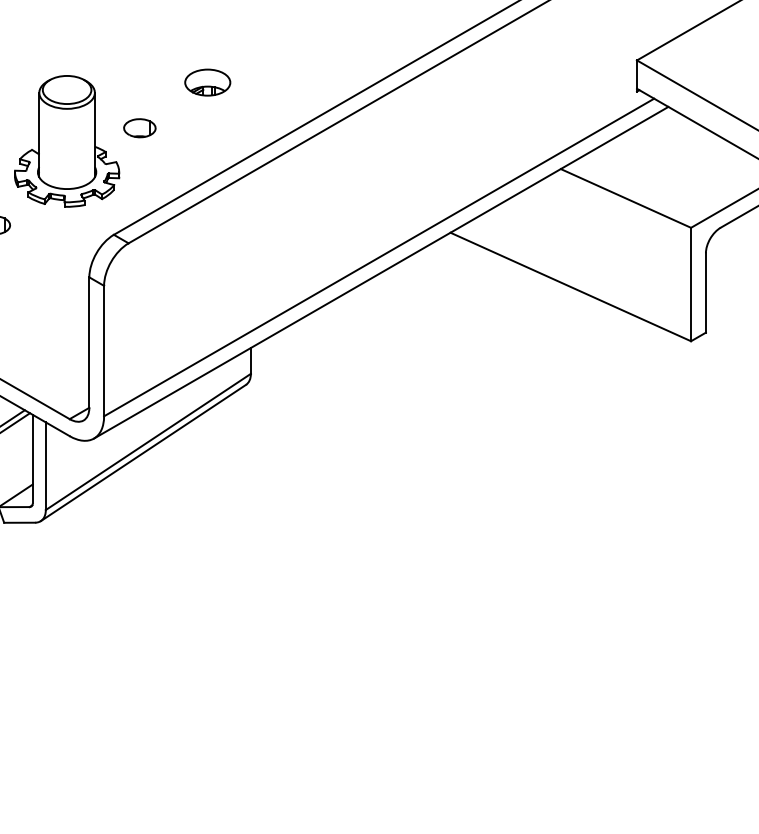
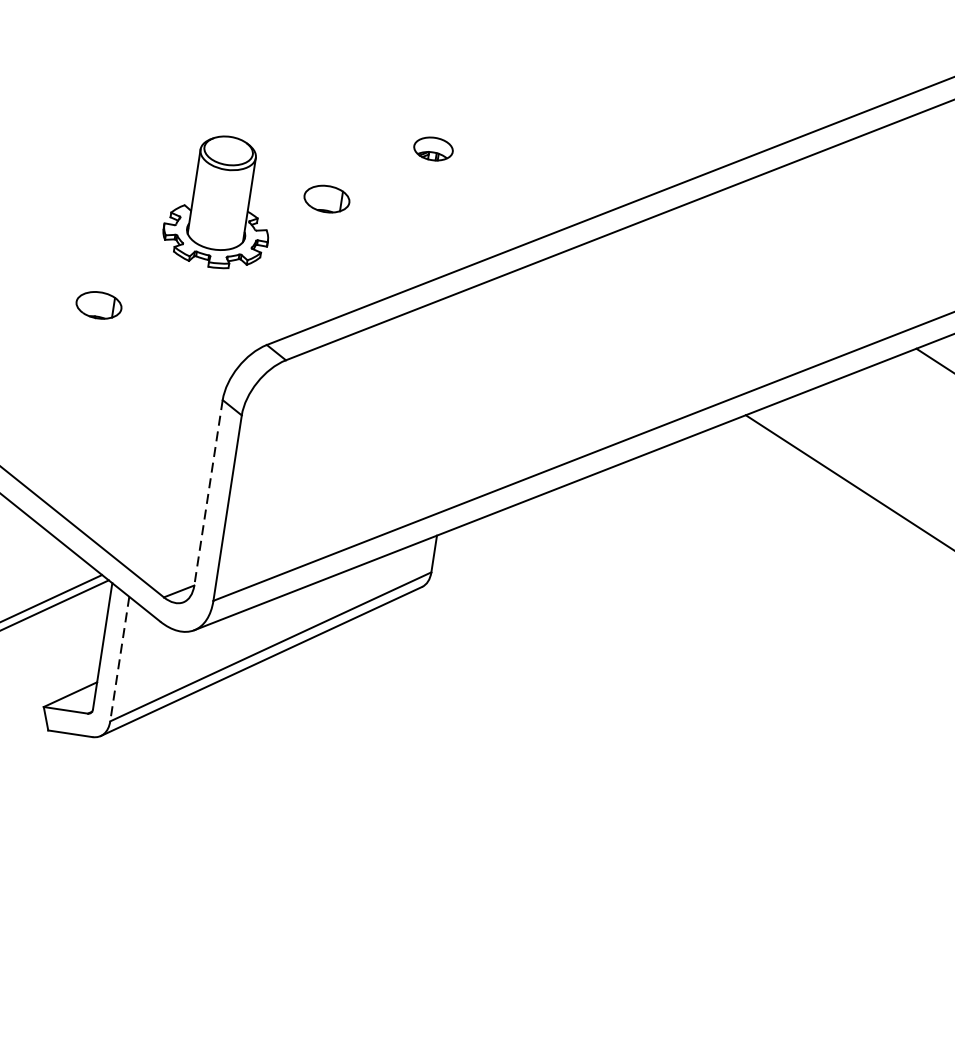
part: (207, 82) -> (433, 148), size x0.6
part: (67, 141) -> (221, 202), size x0.7
line: (89, 343) -> (208, 494), solid -> dashed
line: (45, 466) -> (119, 659), solid -> dashed

